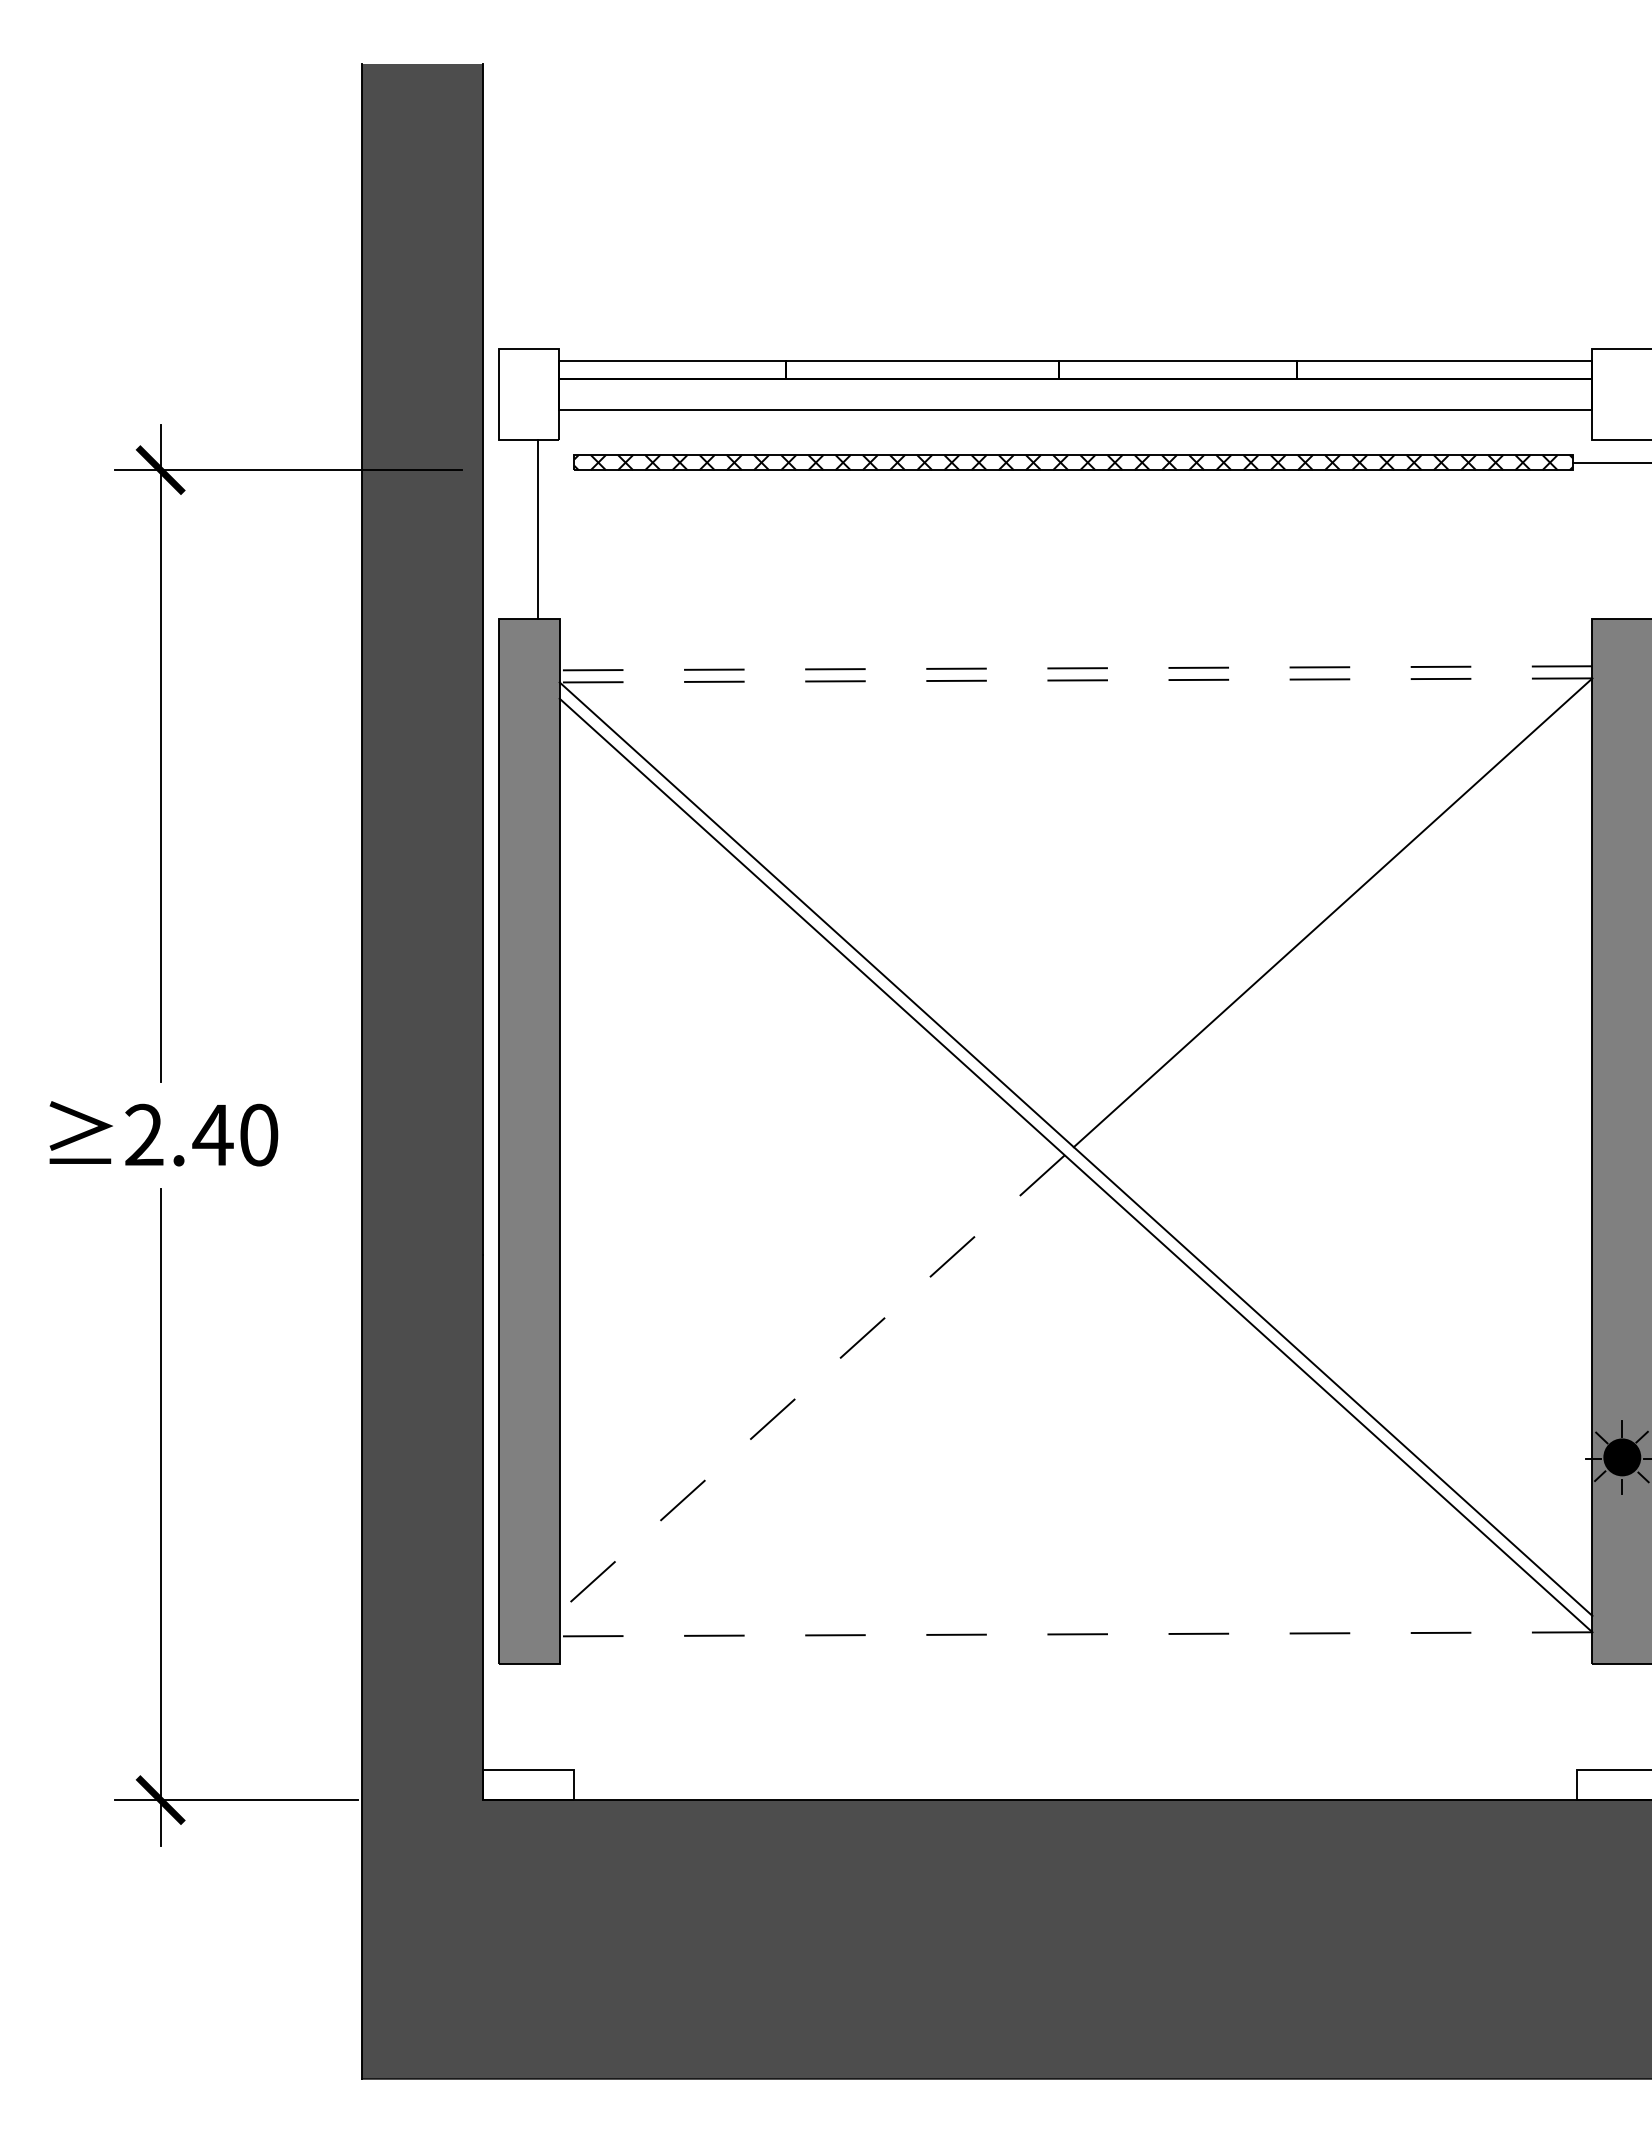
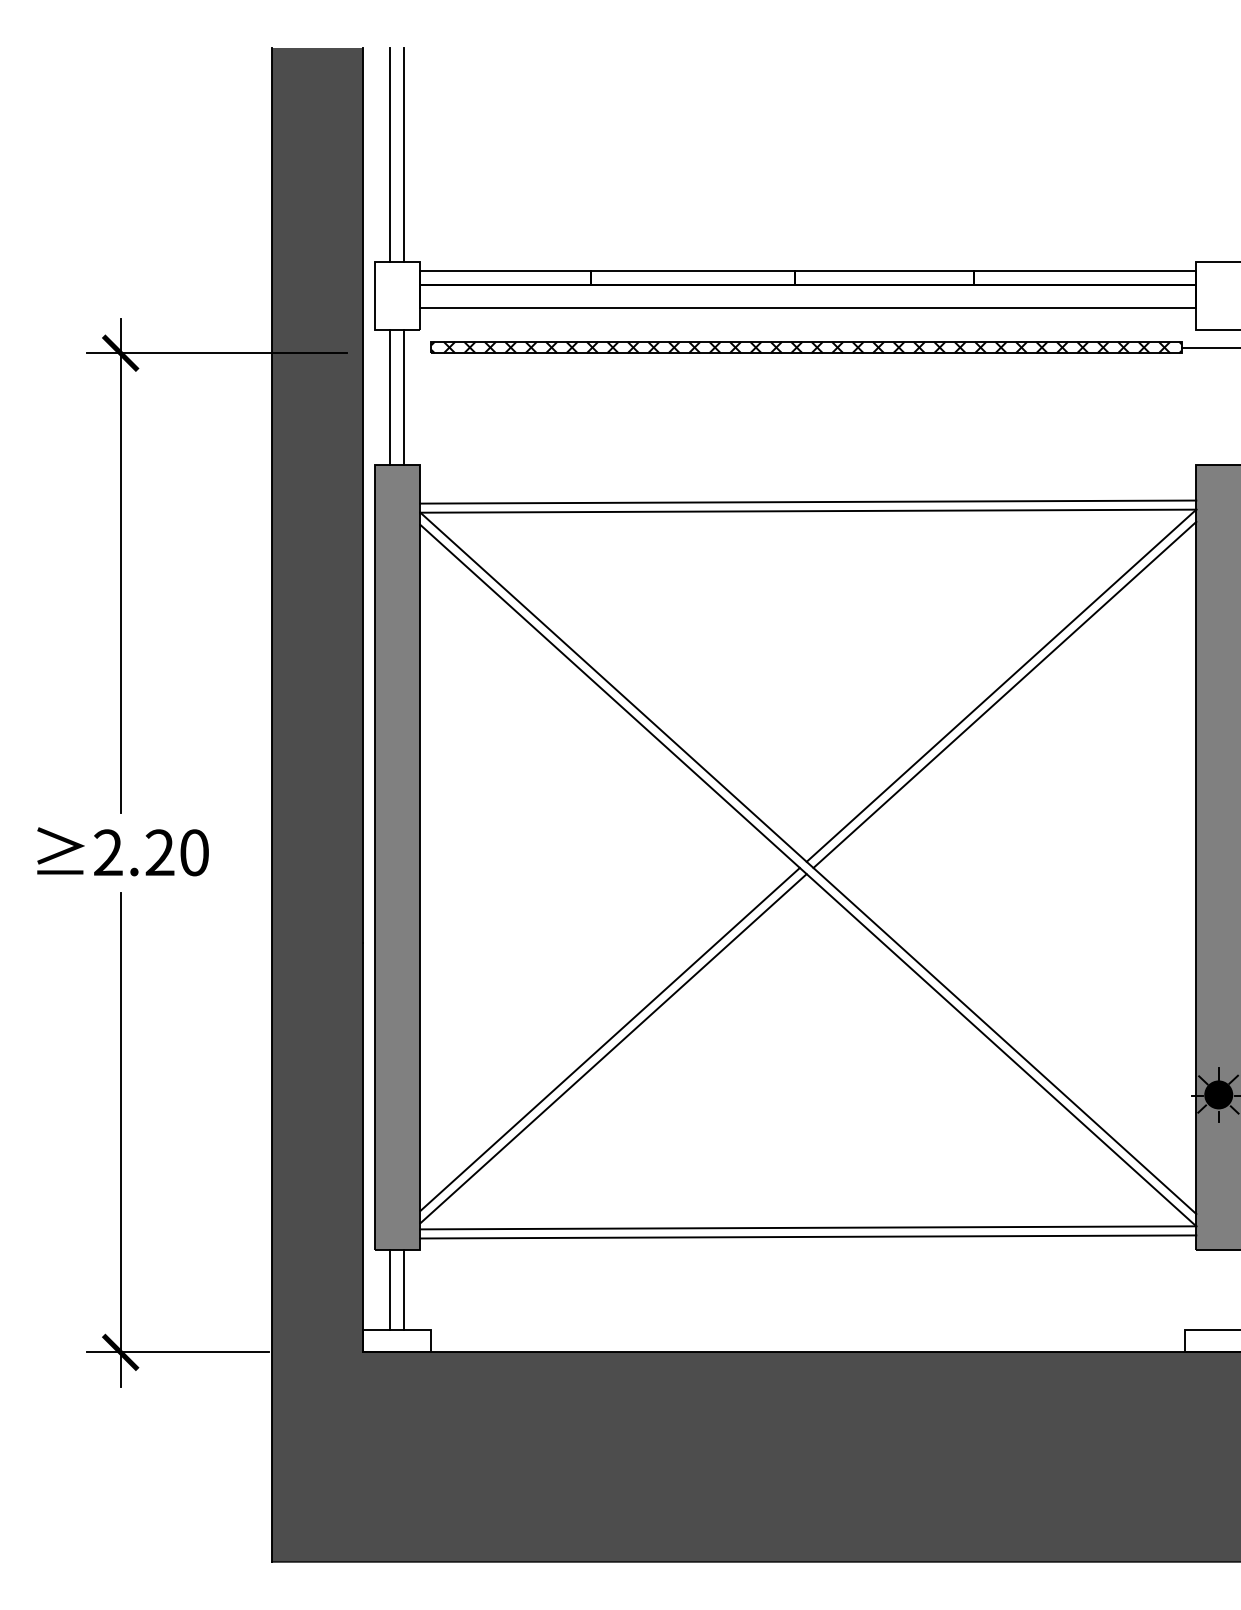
line: (519, 206) -> (390, 155), added
line: (538, 206) -> (404, 155), added
line: (519, 529) -> (390, 397), added
line: (1075, 668) -> (807, 502), dashed -> solid
line: (1075, 680) -> (807, 511), dashed -> solid
line: (1337, 924) -> (1004, 694), added
text: (212, 1134) -> (159, 852), 2.40 -> 2.20
line: (811, 1383) -> (609, 1039), dashed -> solid
line: (816, 1395) -> (613, 1048), added
line: (1075, 1634) -> (807, 1227), dashed -> solid
line: (1075, 1646) -> (807, 1236), added
line: (519, 1716) -> (390, 1289), added
line: (538, 1716) -> (404, 1289), added

